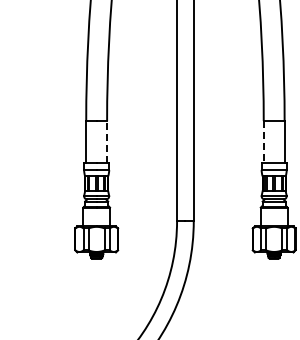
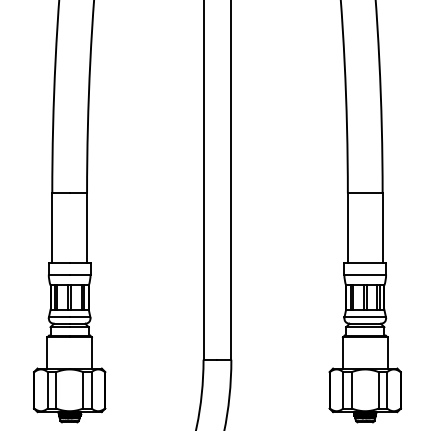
line: (107, 141) -> (87, 227), dashed -> solid
line: (263, 141) -> (347, 227), dashed -> solid

